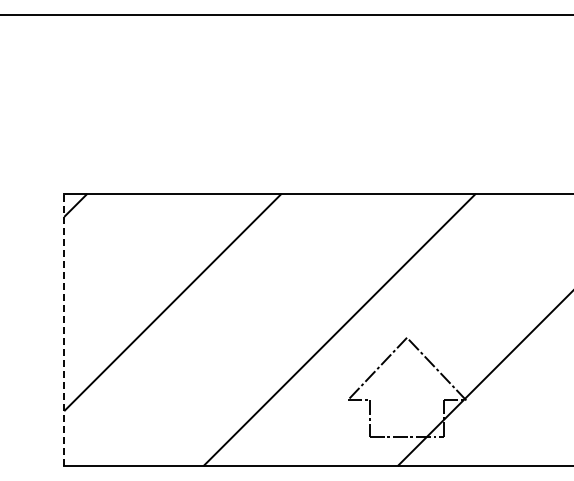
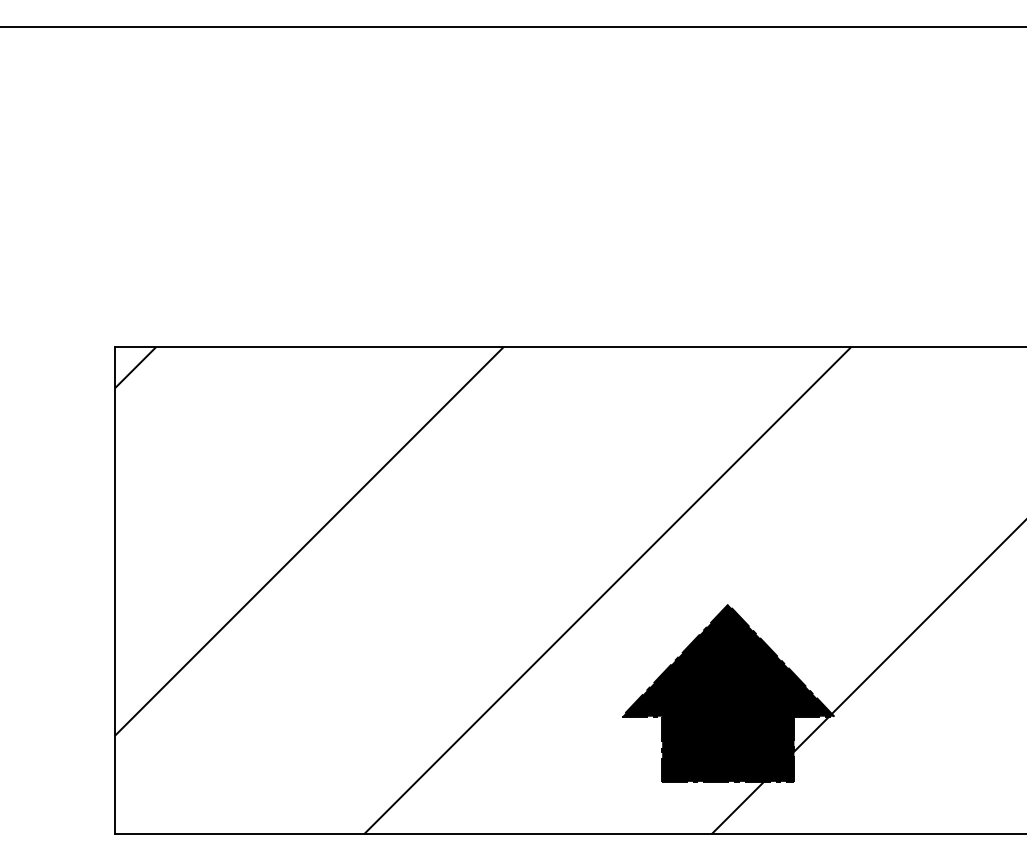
line: (64, 329) -> (115, 589), dashed -> solid
fill: (406, 386) -> (727, 691), added

